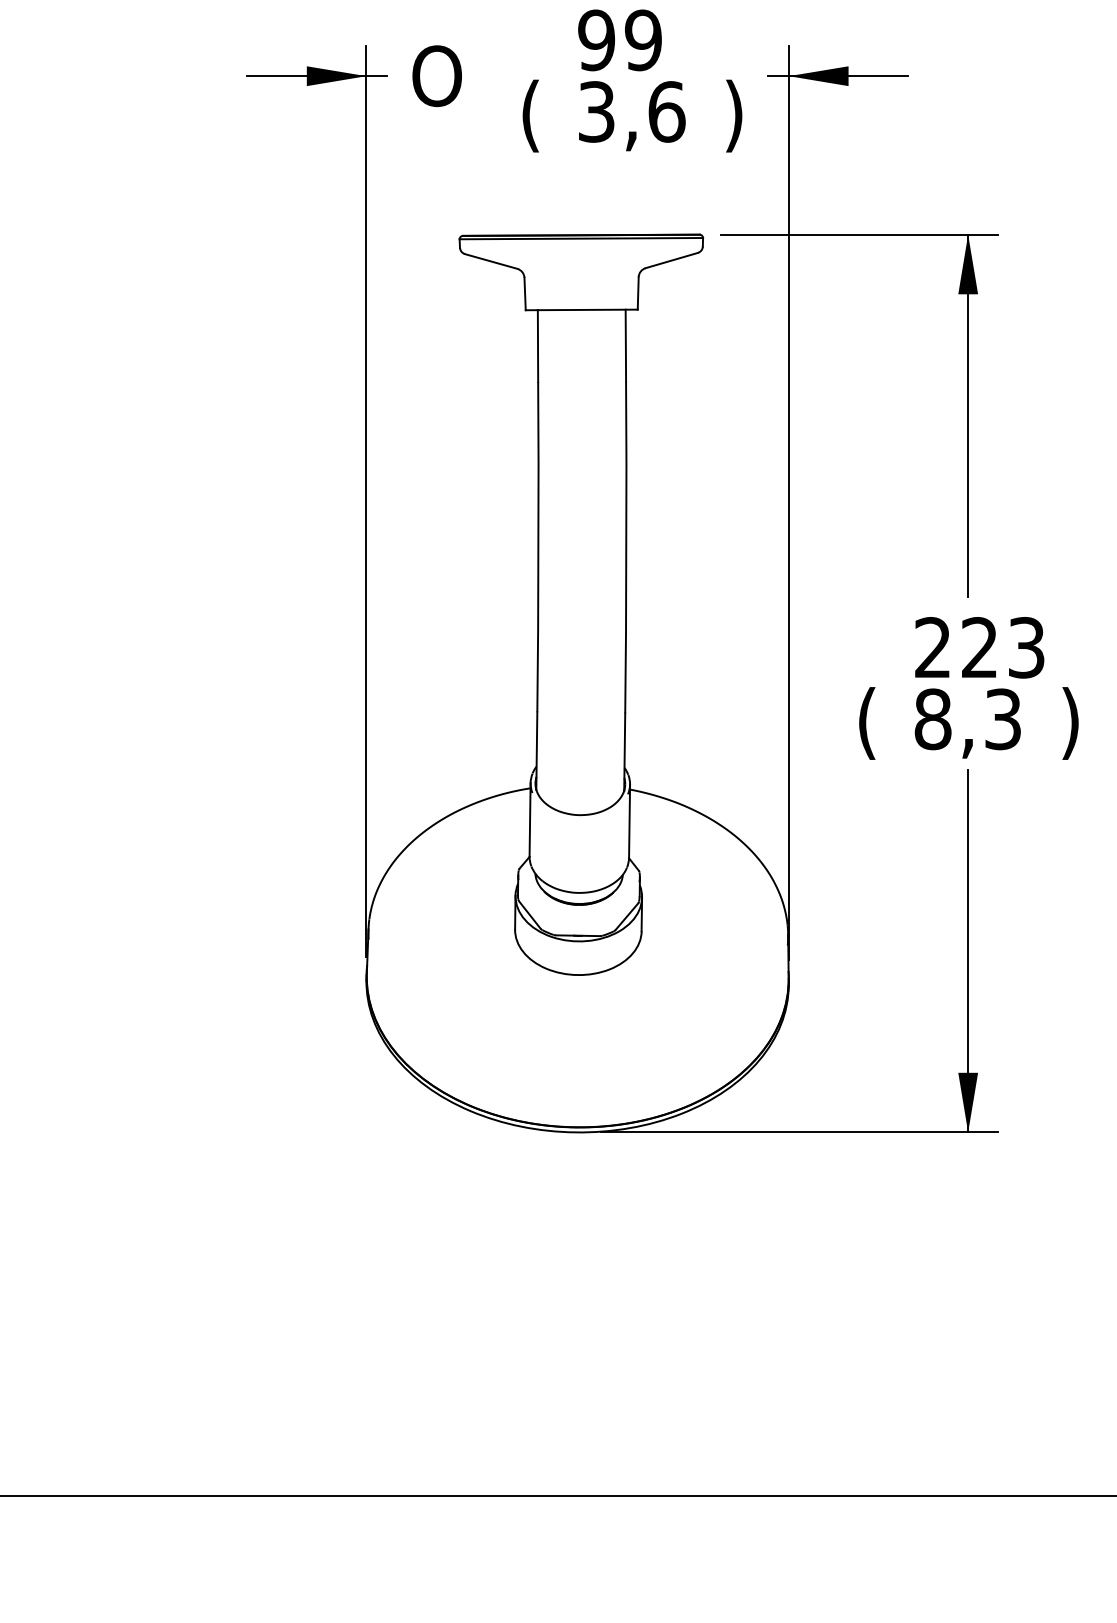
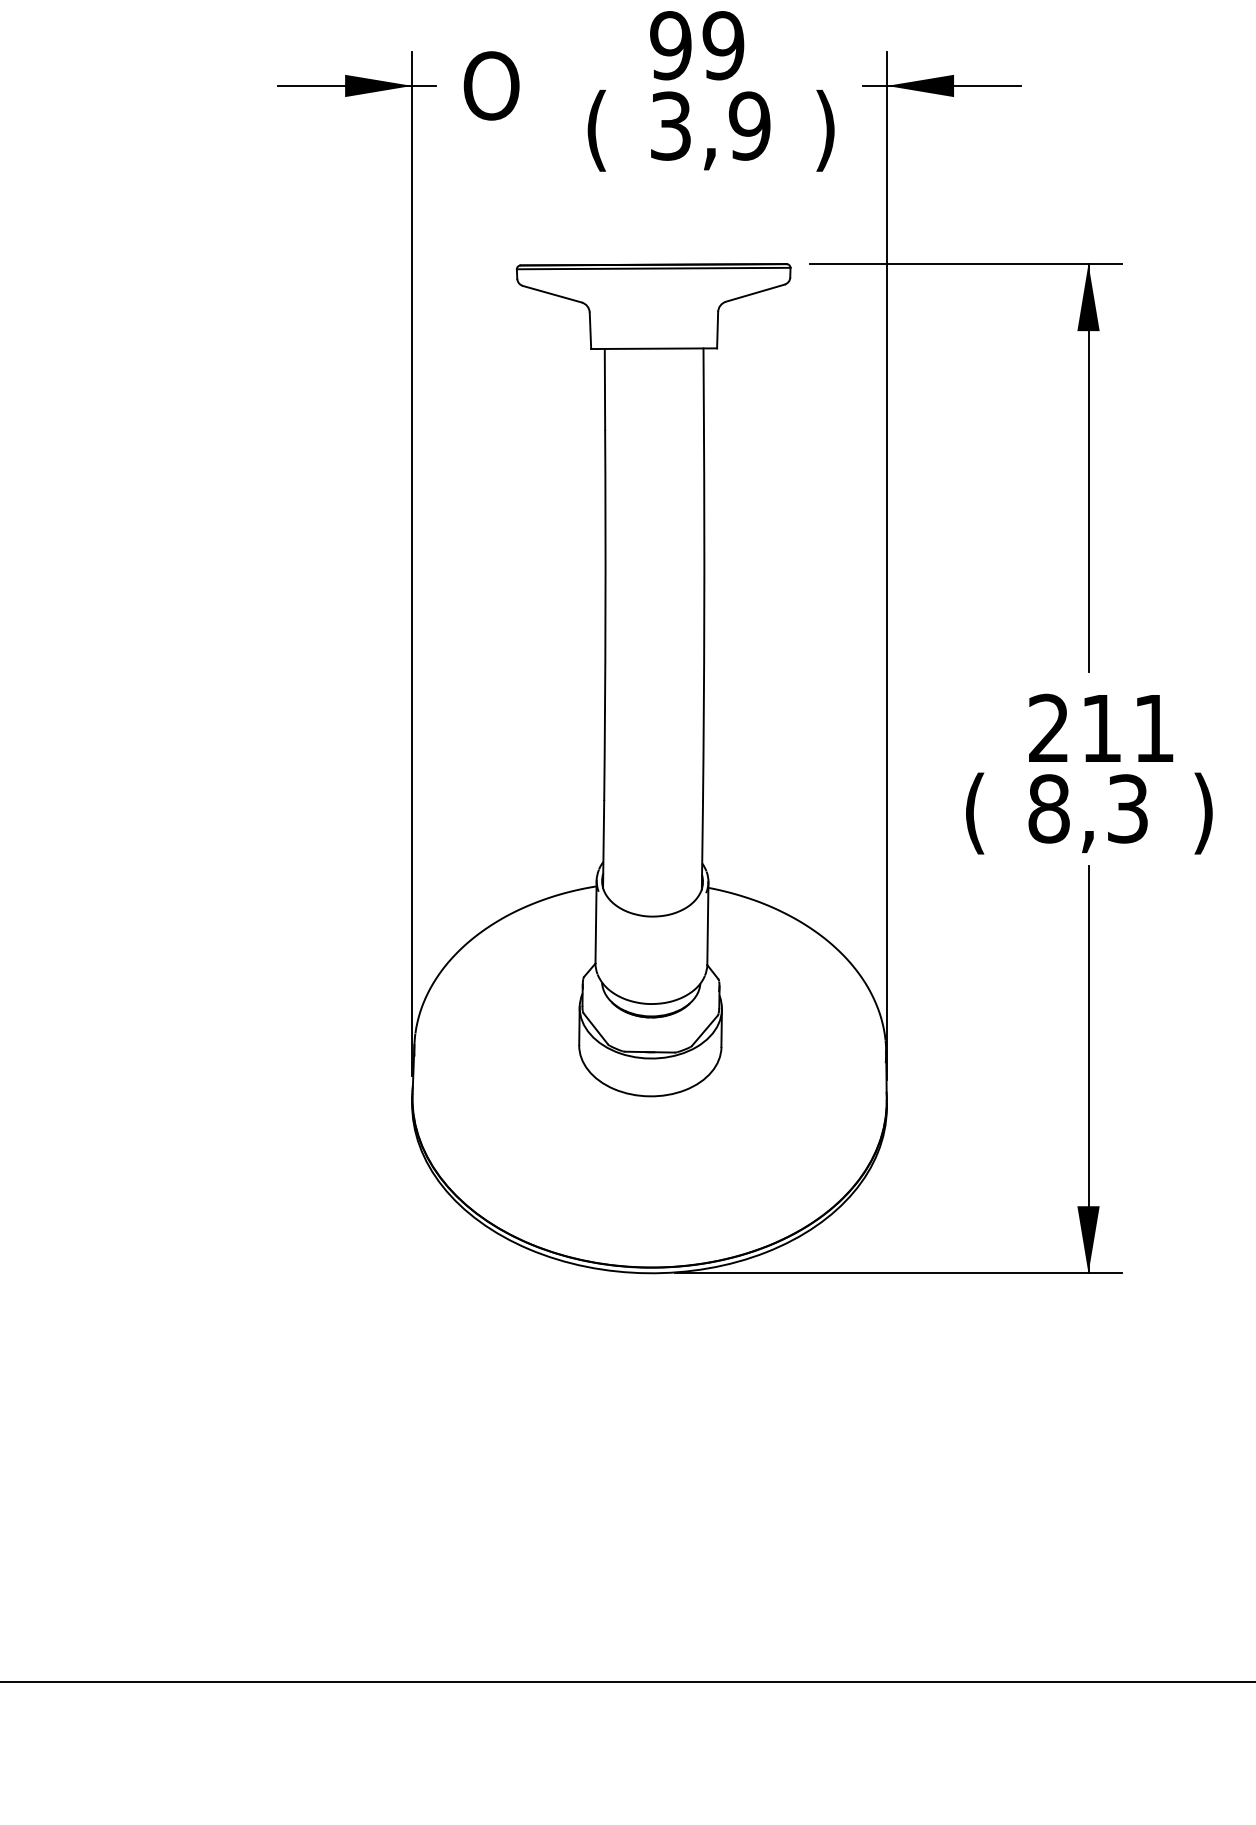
text: (667, 111) -> (750, 125), 3,6 -> 3,9
text: (1002, 647) -> (1127, 728), 223 -> 211

